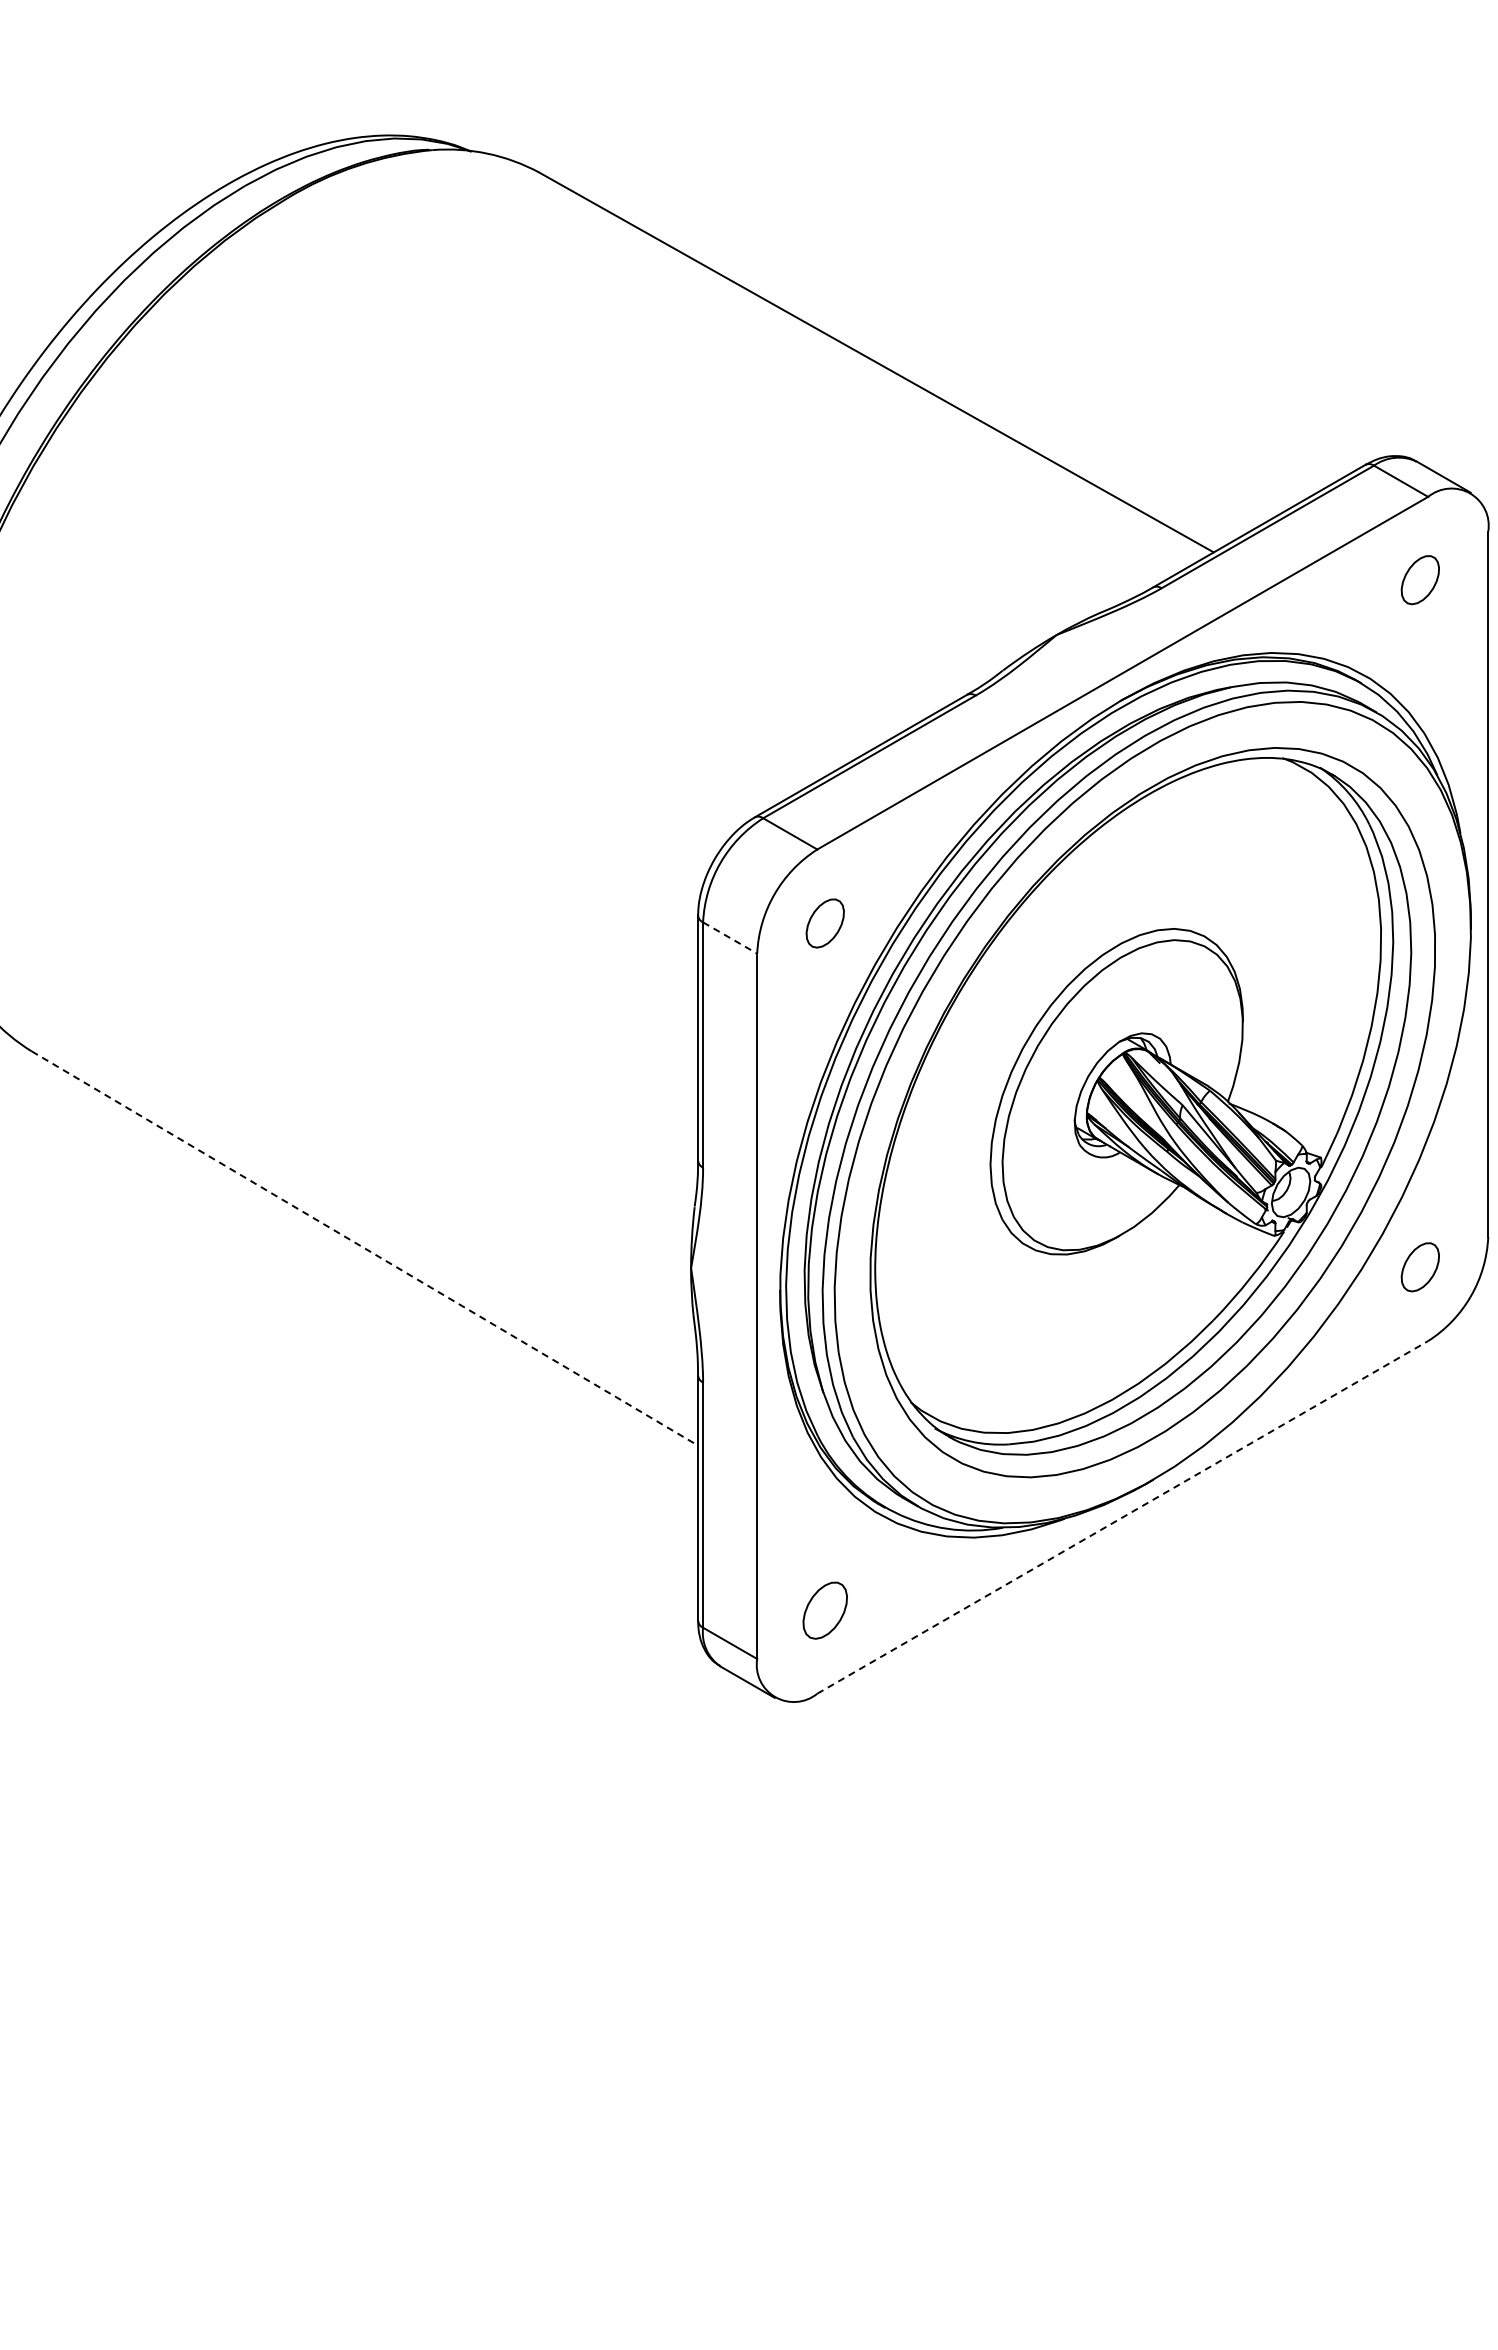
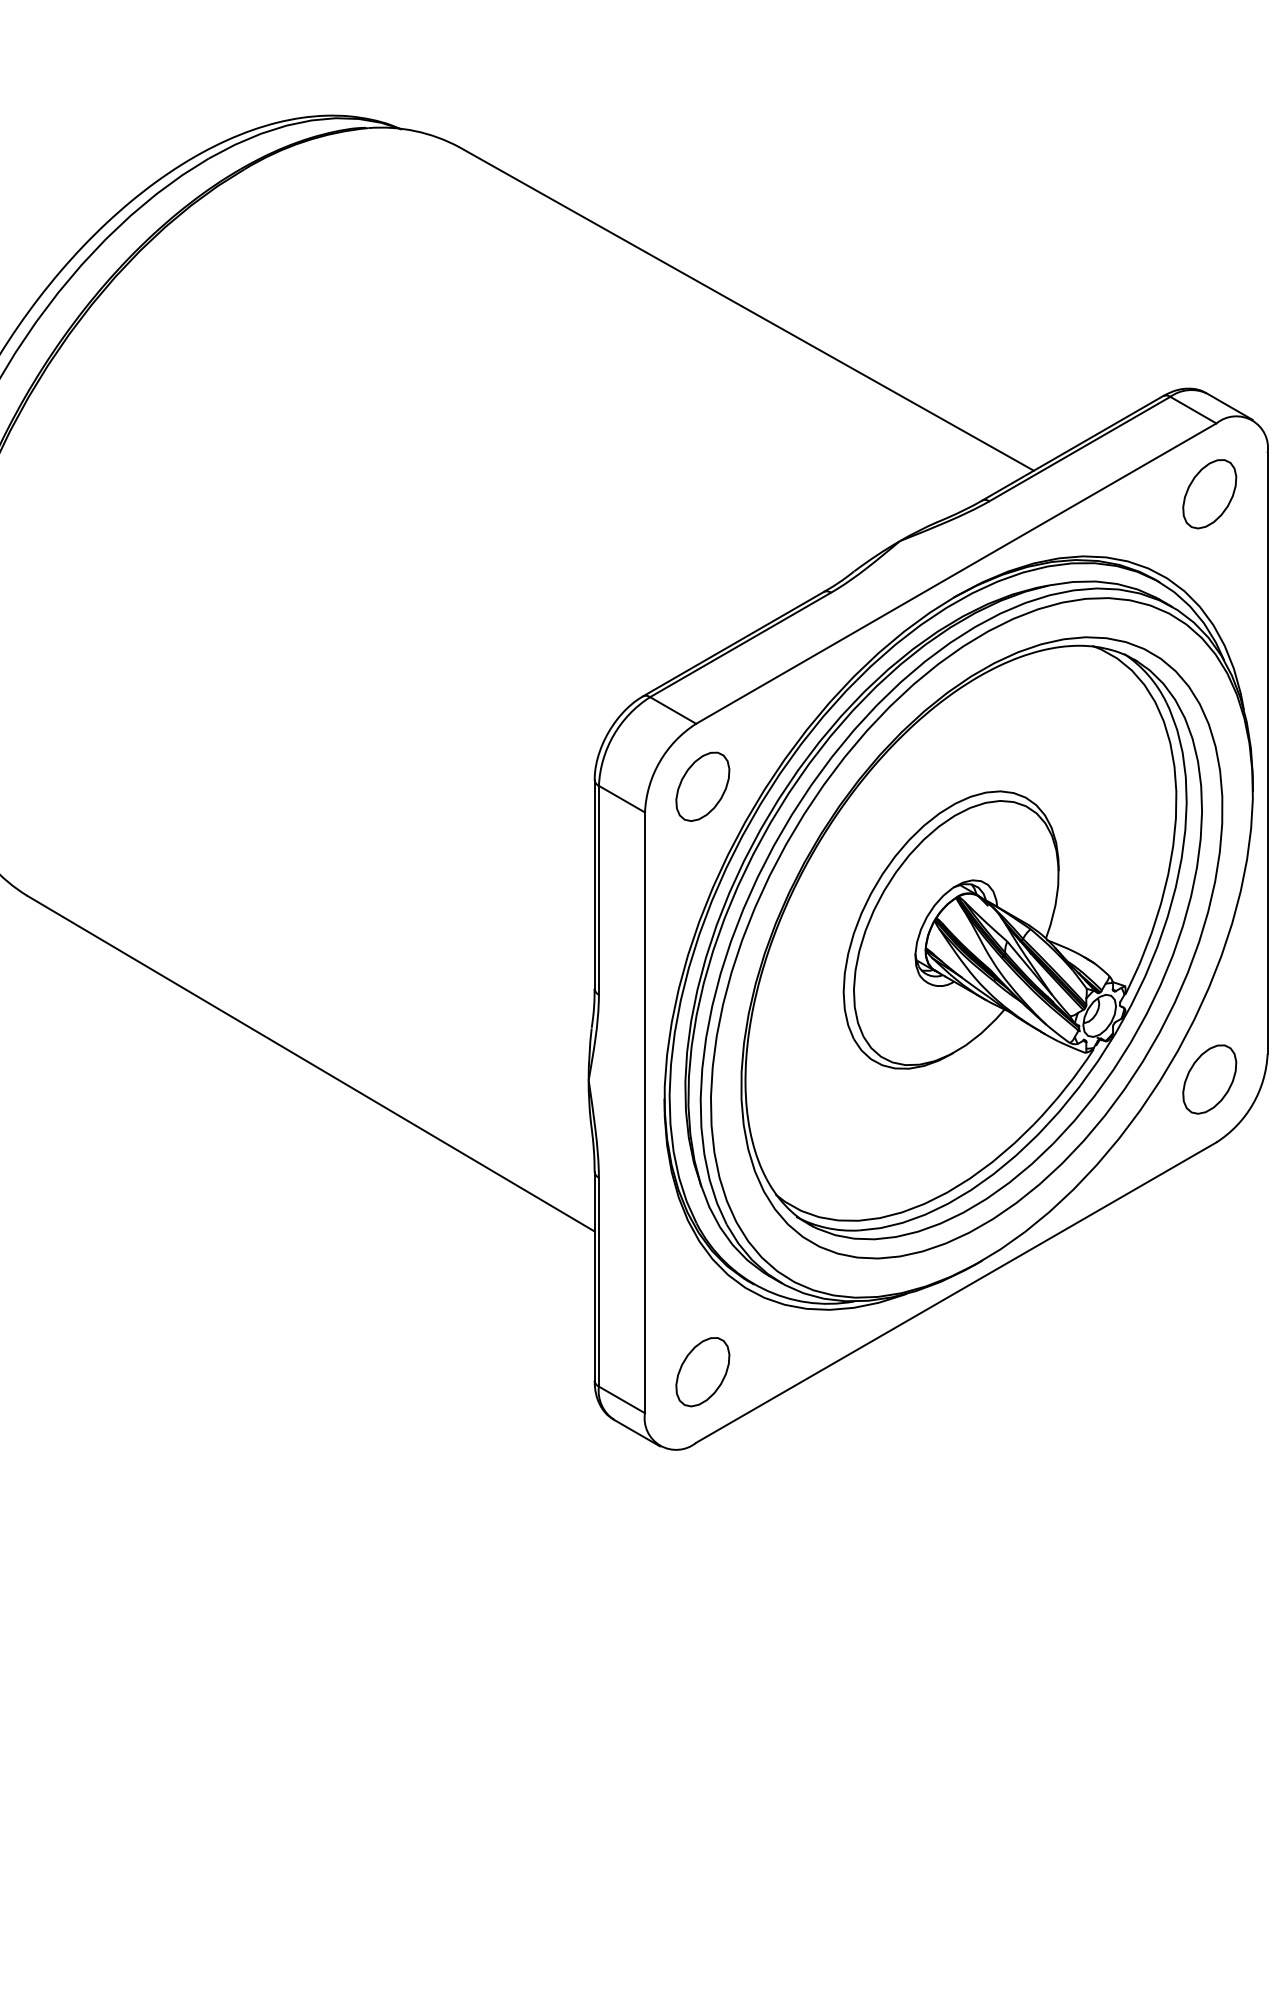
part: (1420, 580) -> (1209, 494), size x1.67
part: (825, 923) -> (703, 786), size x1.67
line: (730, 938) -> (622, 799), dashed -> solid
line: (365, 1248) -> (311, 1063), dashed -> solid
part: (1420, 1267) -> (1209, 1079), size x1.67
line: (1122, 1517) -> (956, 1292), dashed -> solid
part: (825, 1610) -> (703, 1371), size x1.43

